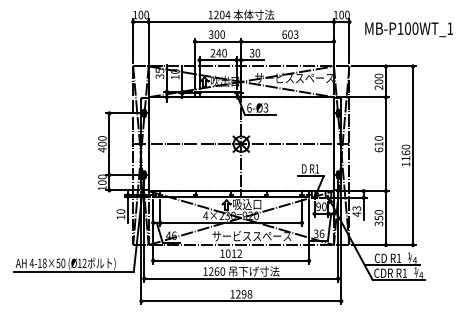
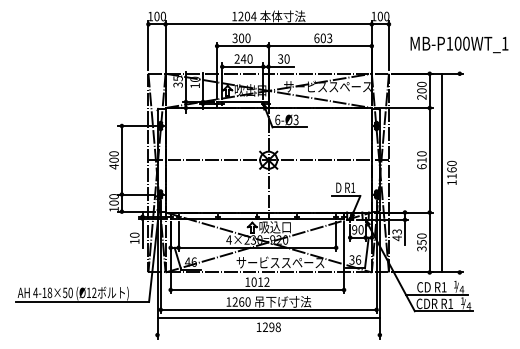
text: (409, 29) -> (459, 44), moved
line: (412, 155) -> (441, 172), moved
line: (241, 301) -> (268, 318), moved

